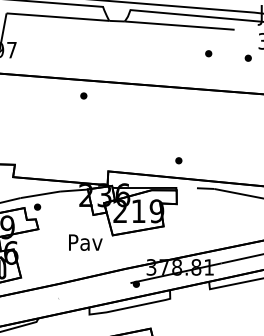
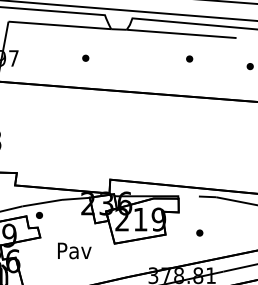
part: (208, 53) -> (189, 58), moved
part: (83, 95) -> (85, 57), moved
part: (178, 160) -> (199, 232), moved
text: (85, 242) -> (74, 250), moved

